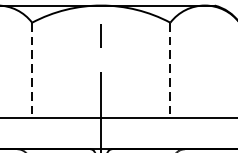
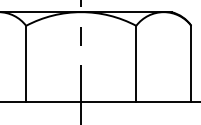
line: (32, 69) -> (26, 63), dashed -> solid
line: (170, 69) -> (136, 63), dashed -> solid

